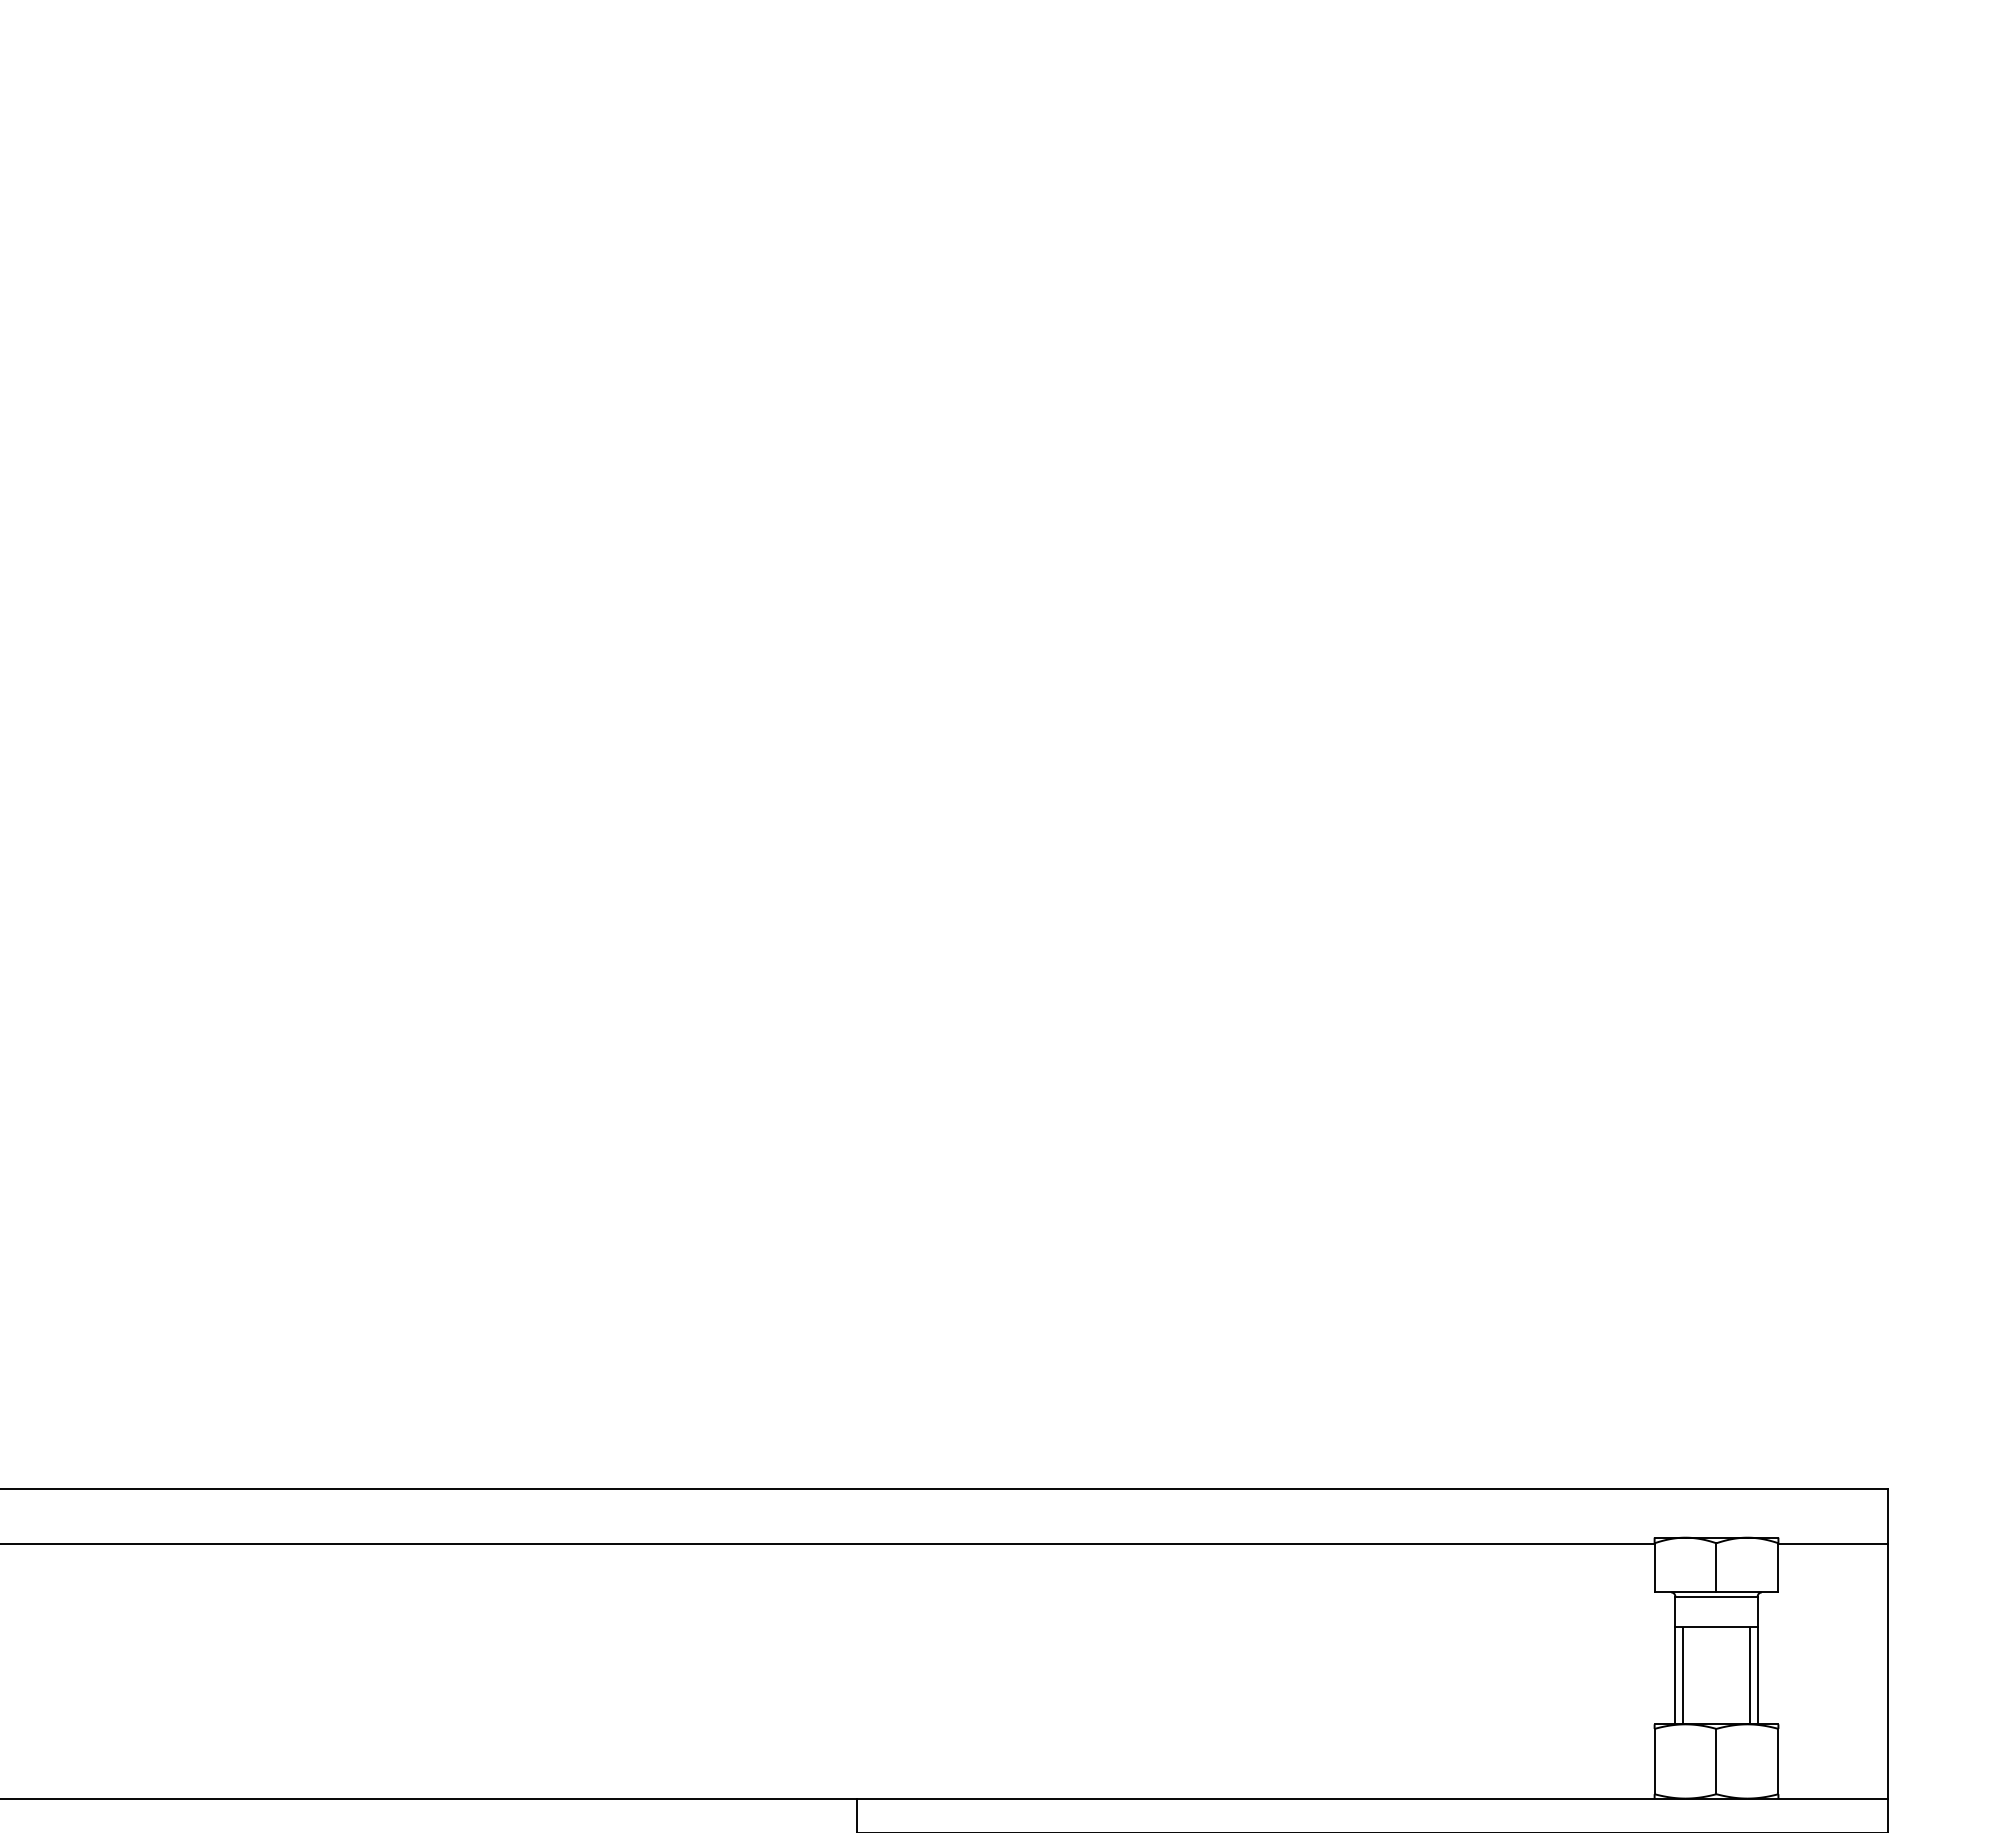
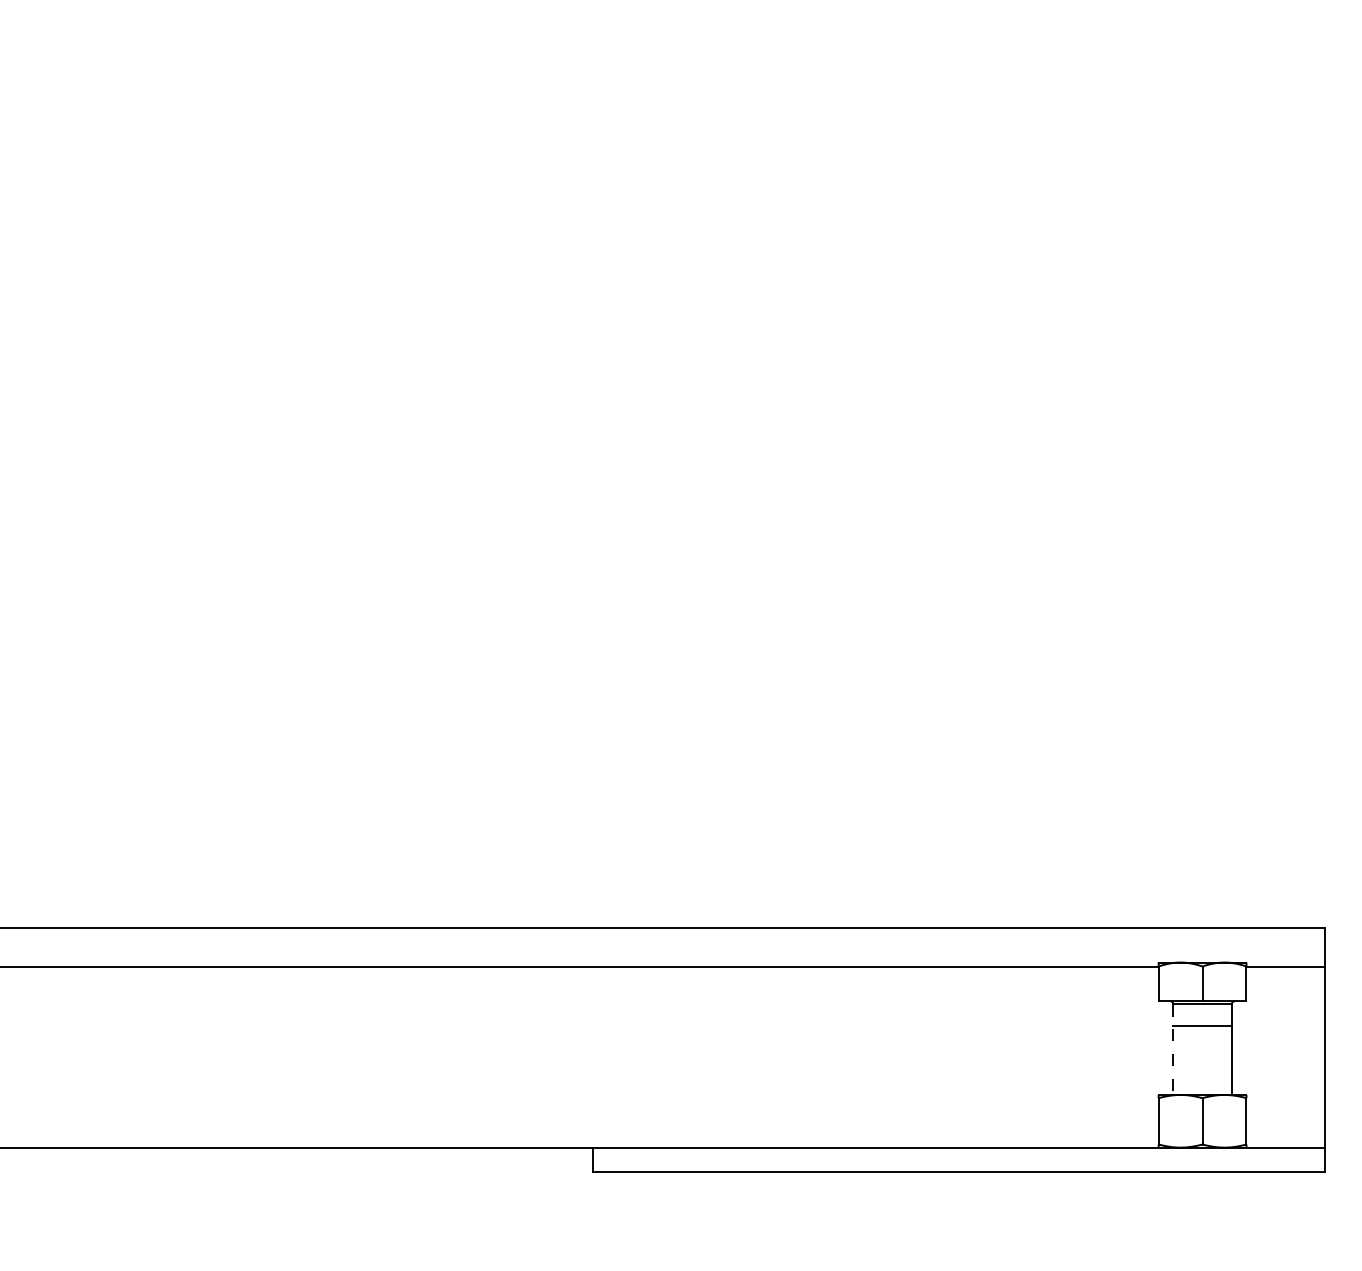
line: (1675, 1660) -> (1173, 1049), solid -> dashed
line: (1682, 1675) -> (1178, 1060), removed
line: (1750, 1675) -> (1226, 1060), removed

